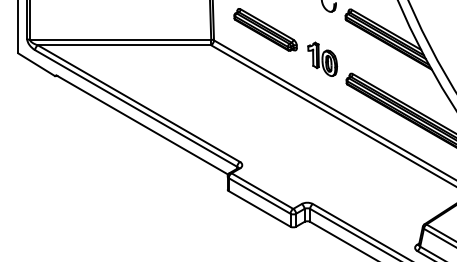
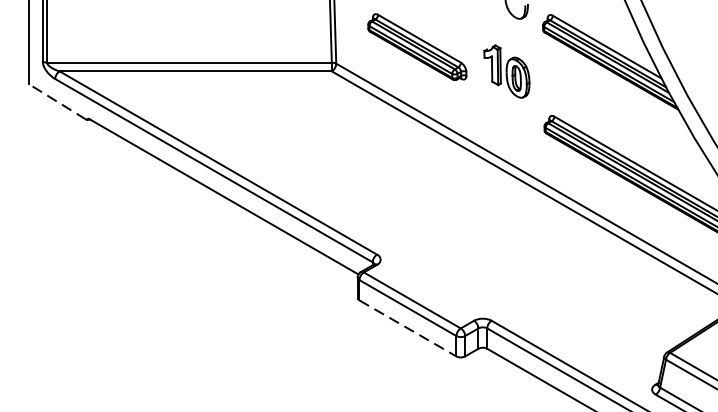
part: (322, 58) -> (506, 70), moved
line: (36, 64) -> (57, 101), solid -> dashed
line: (259, 208) -> (407, 327), solid -> dashed

